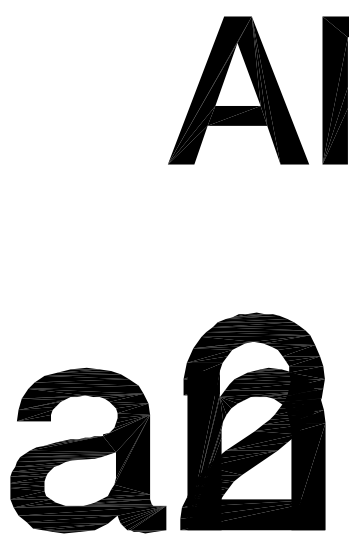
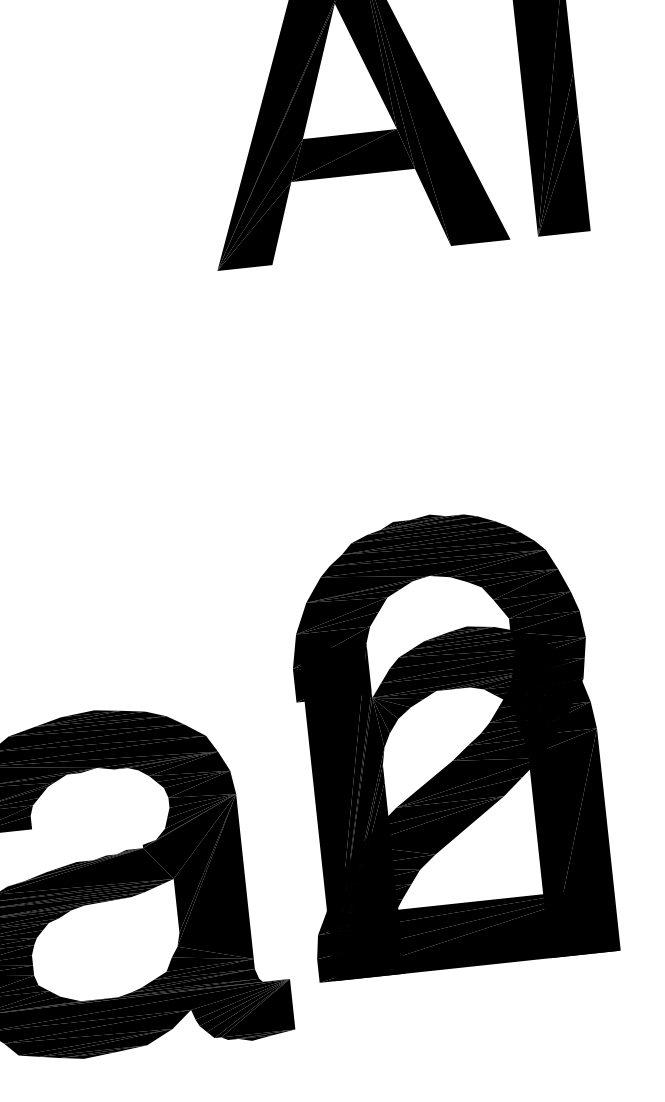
part: (252, 421) -> (445, 741), moved

